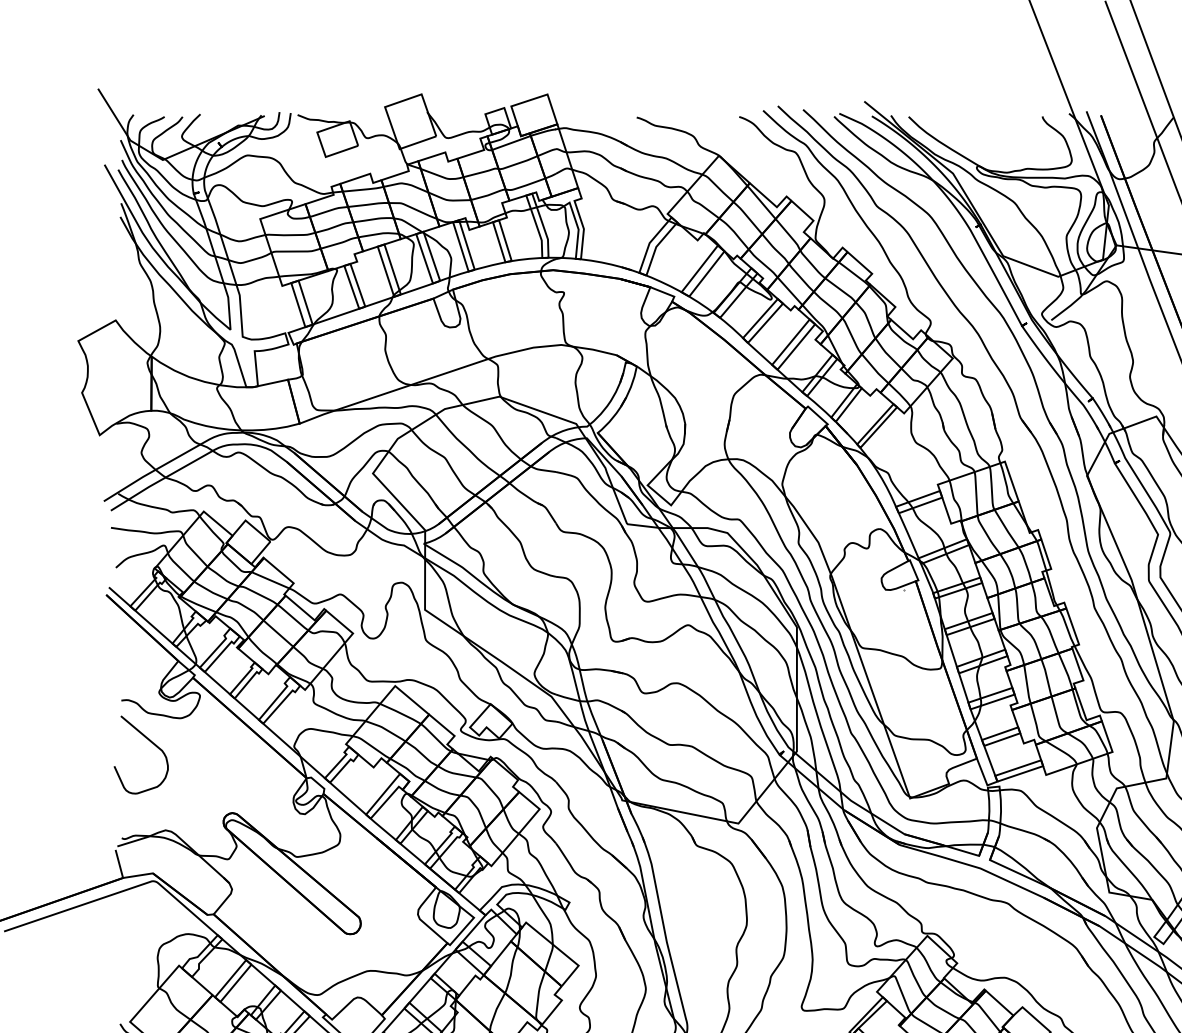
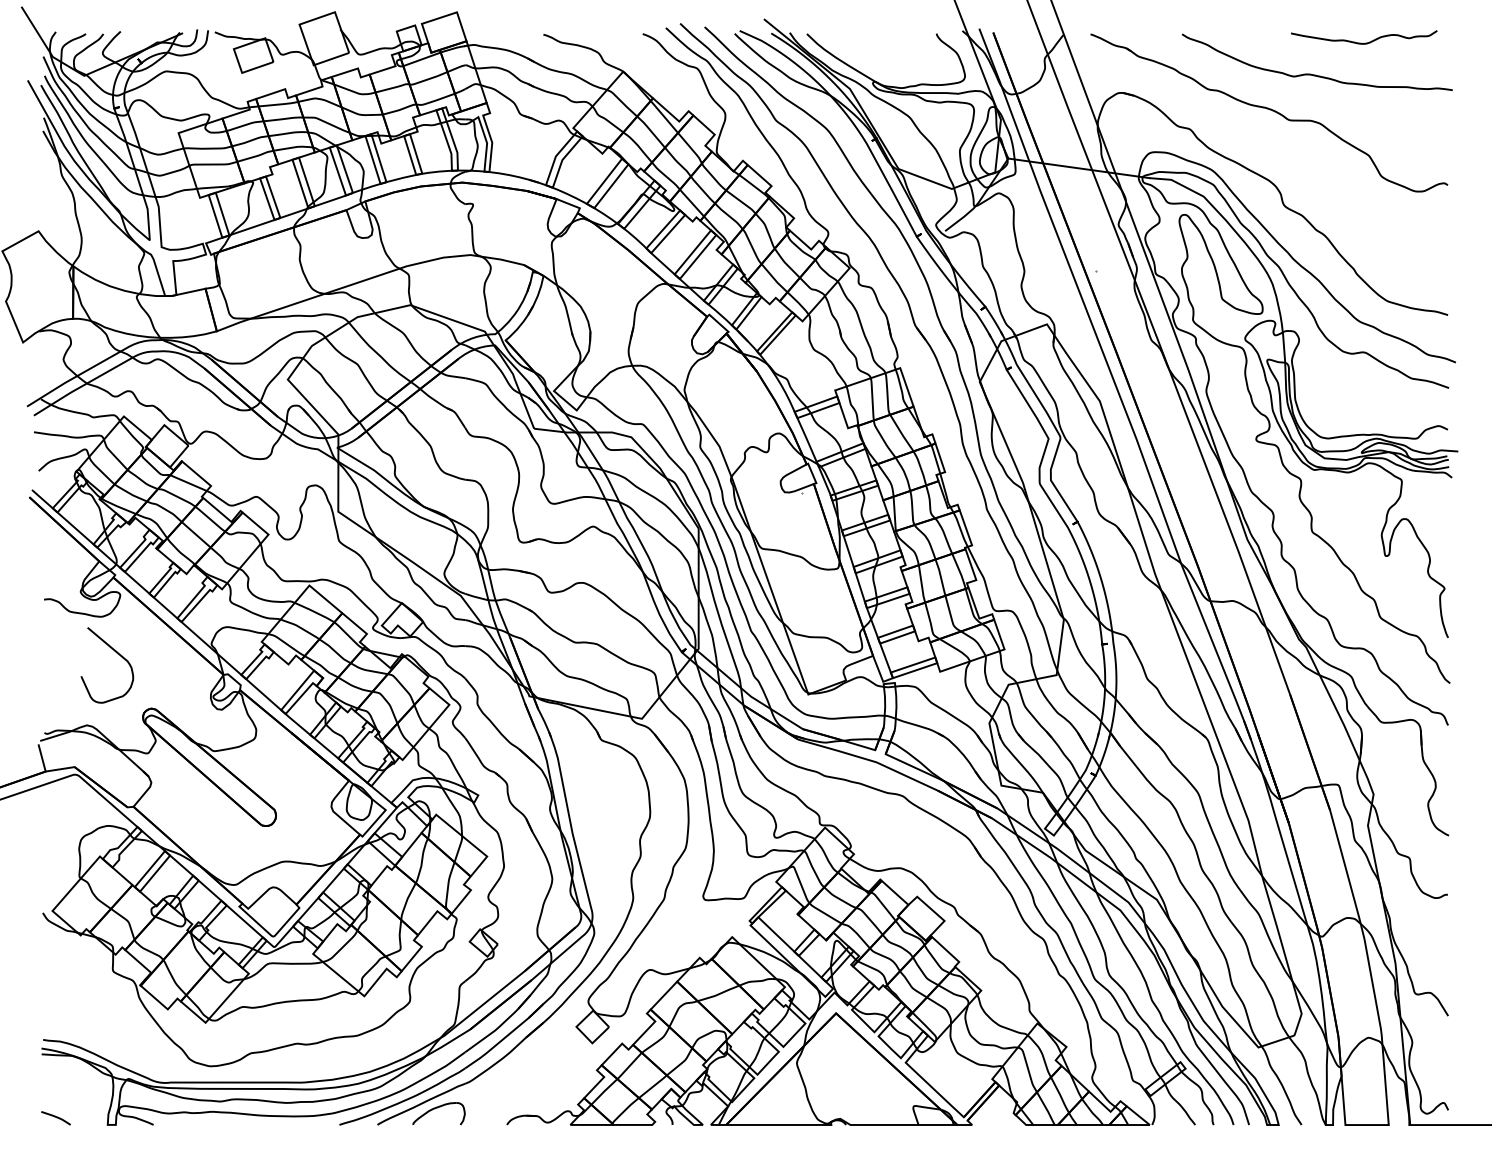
curve: (151, 743) -> (117, 654), moved

